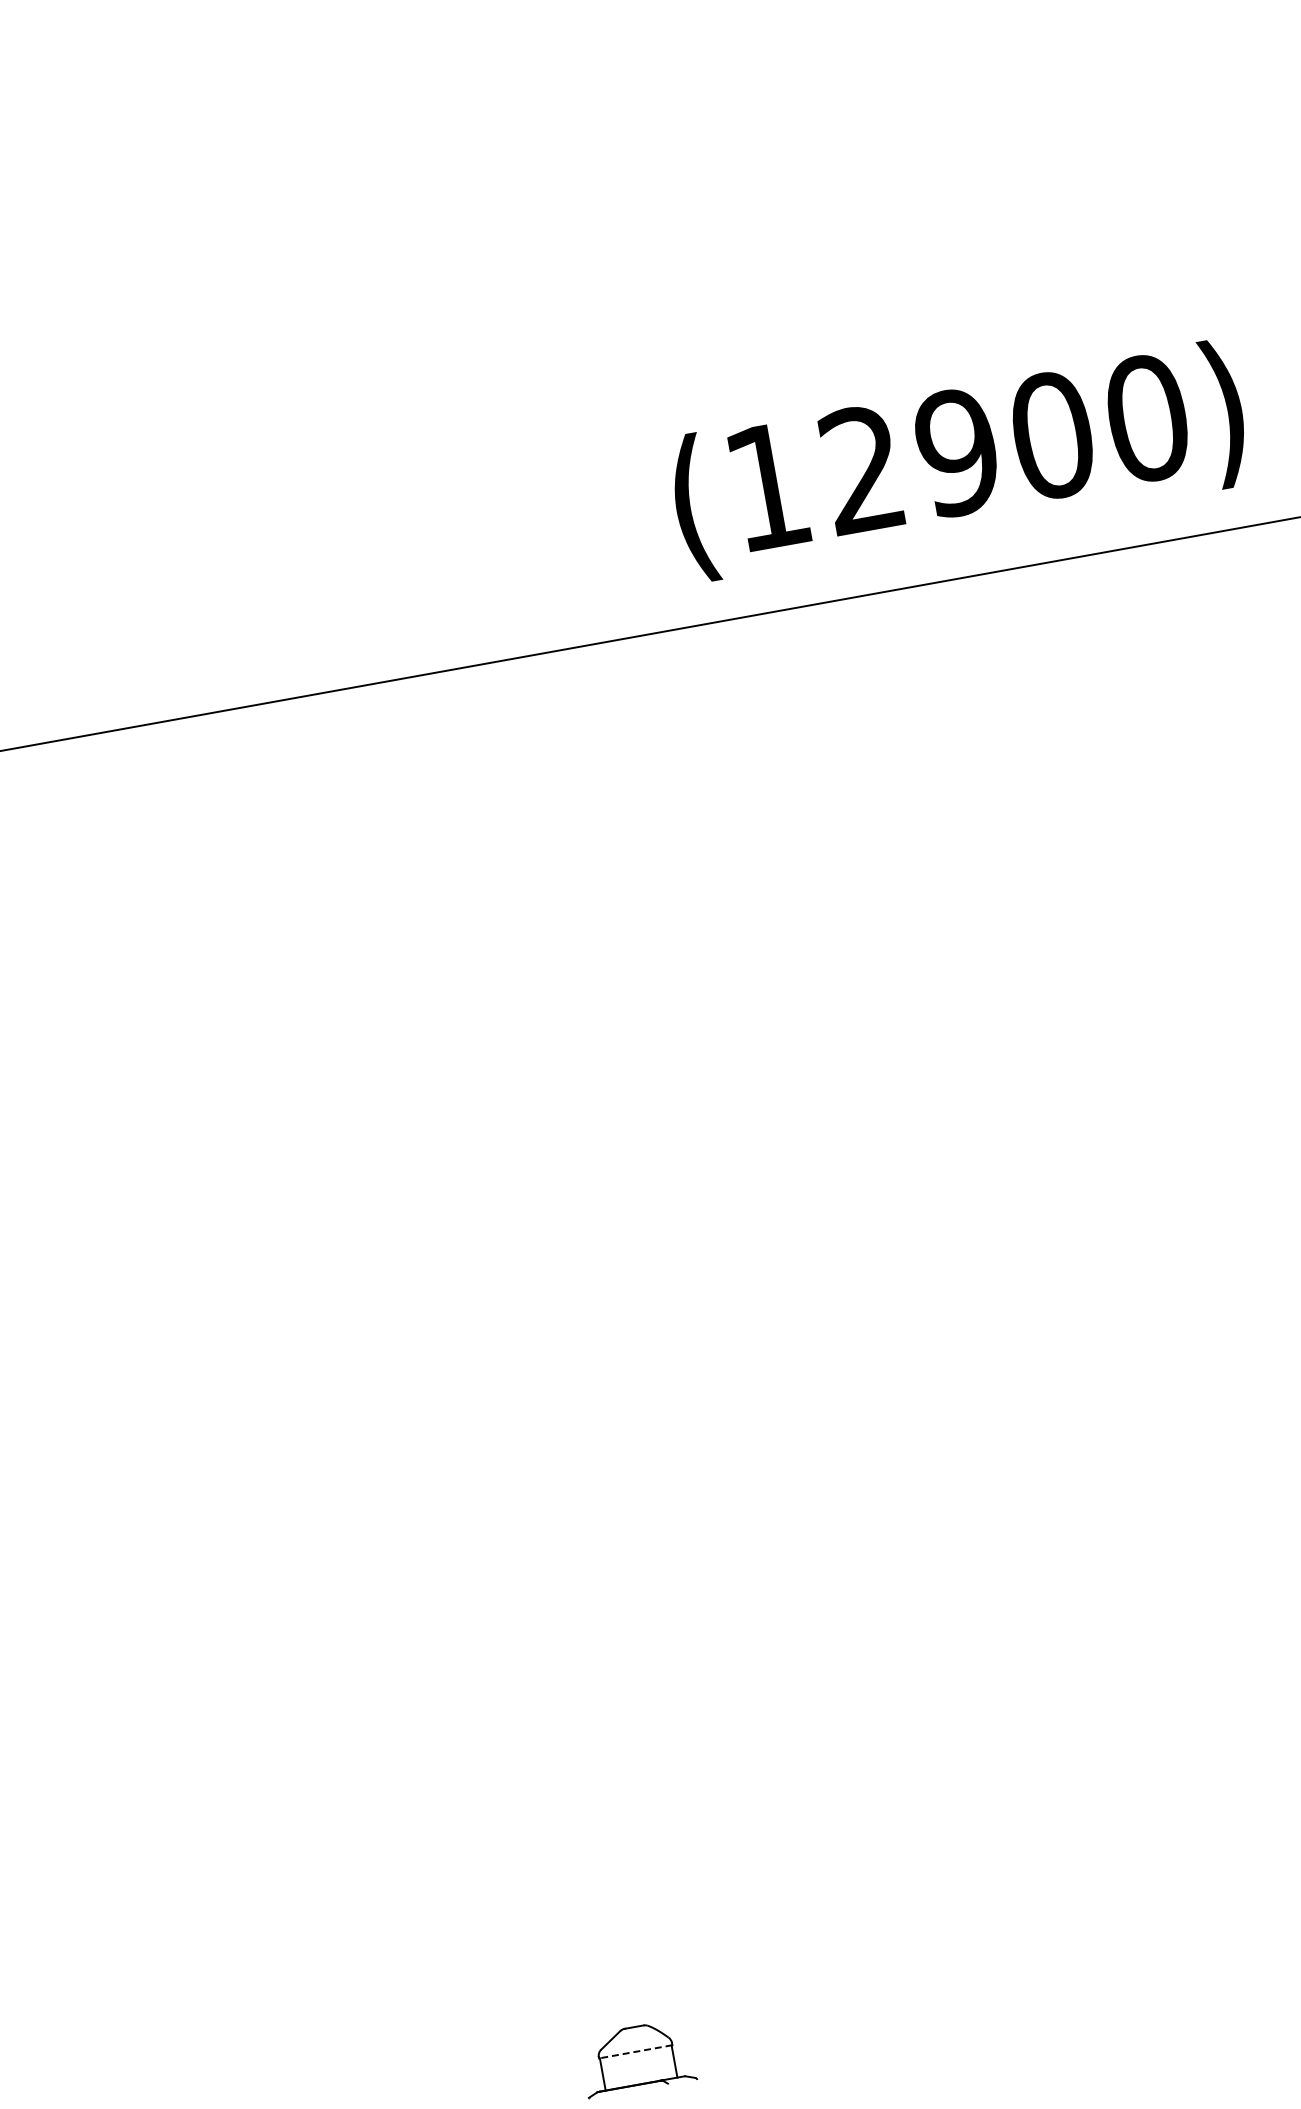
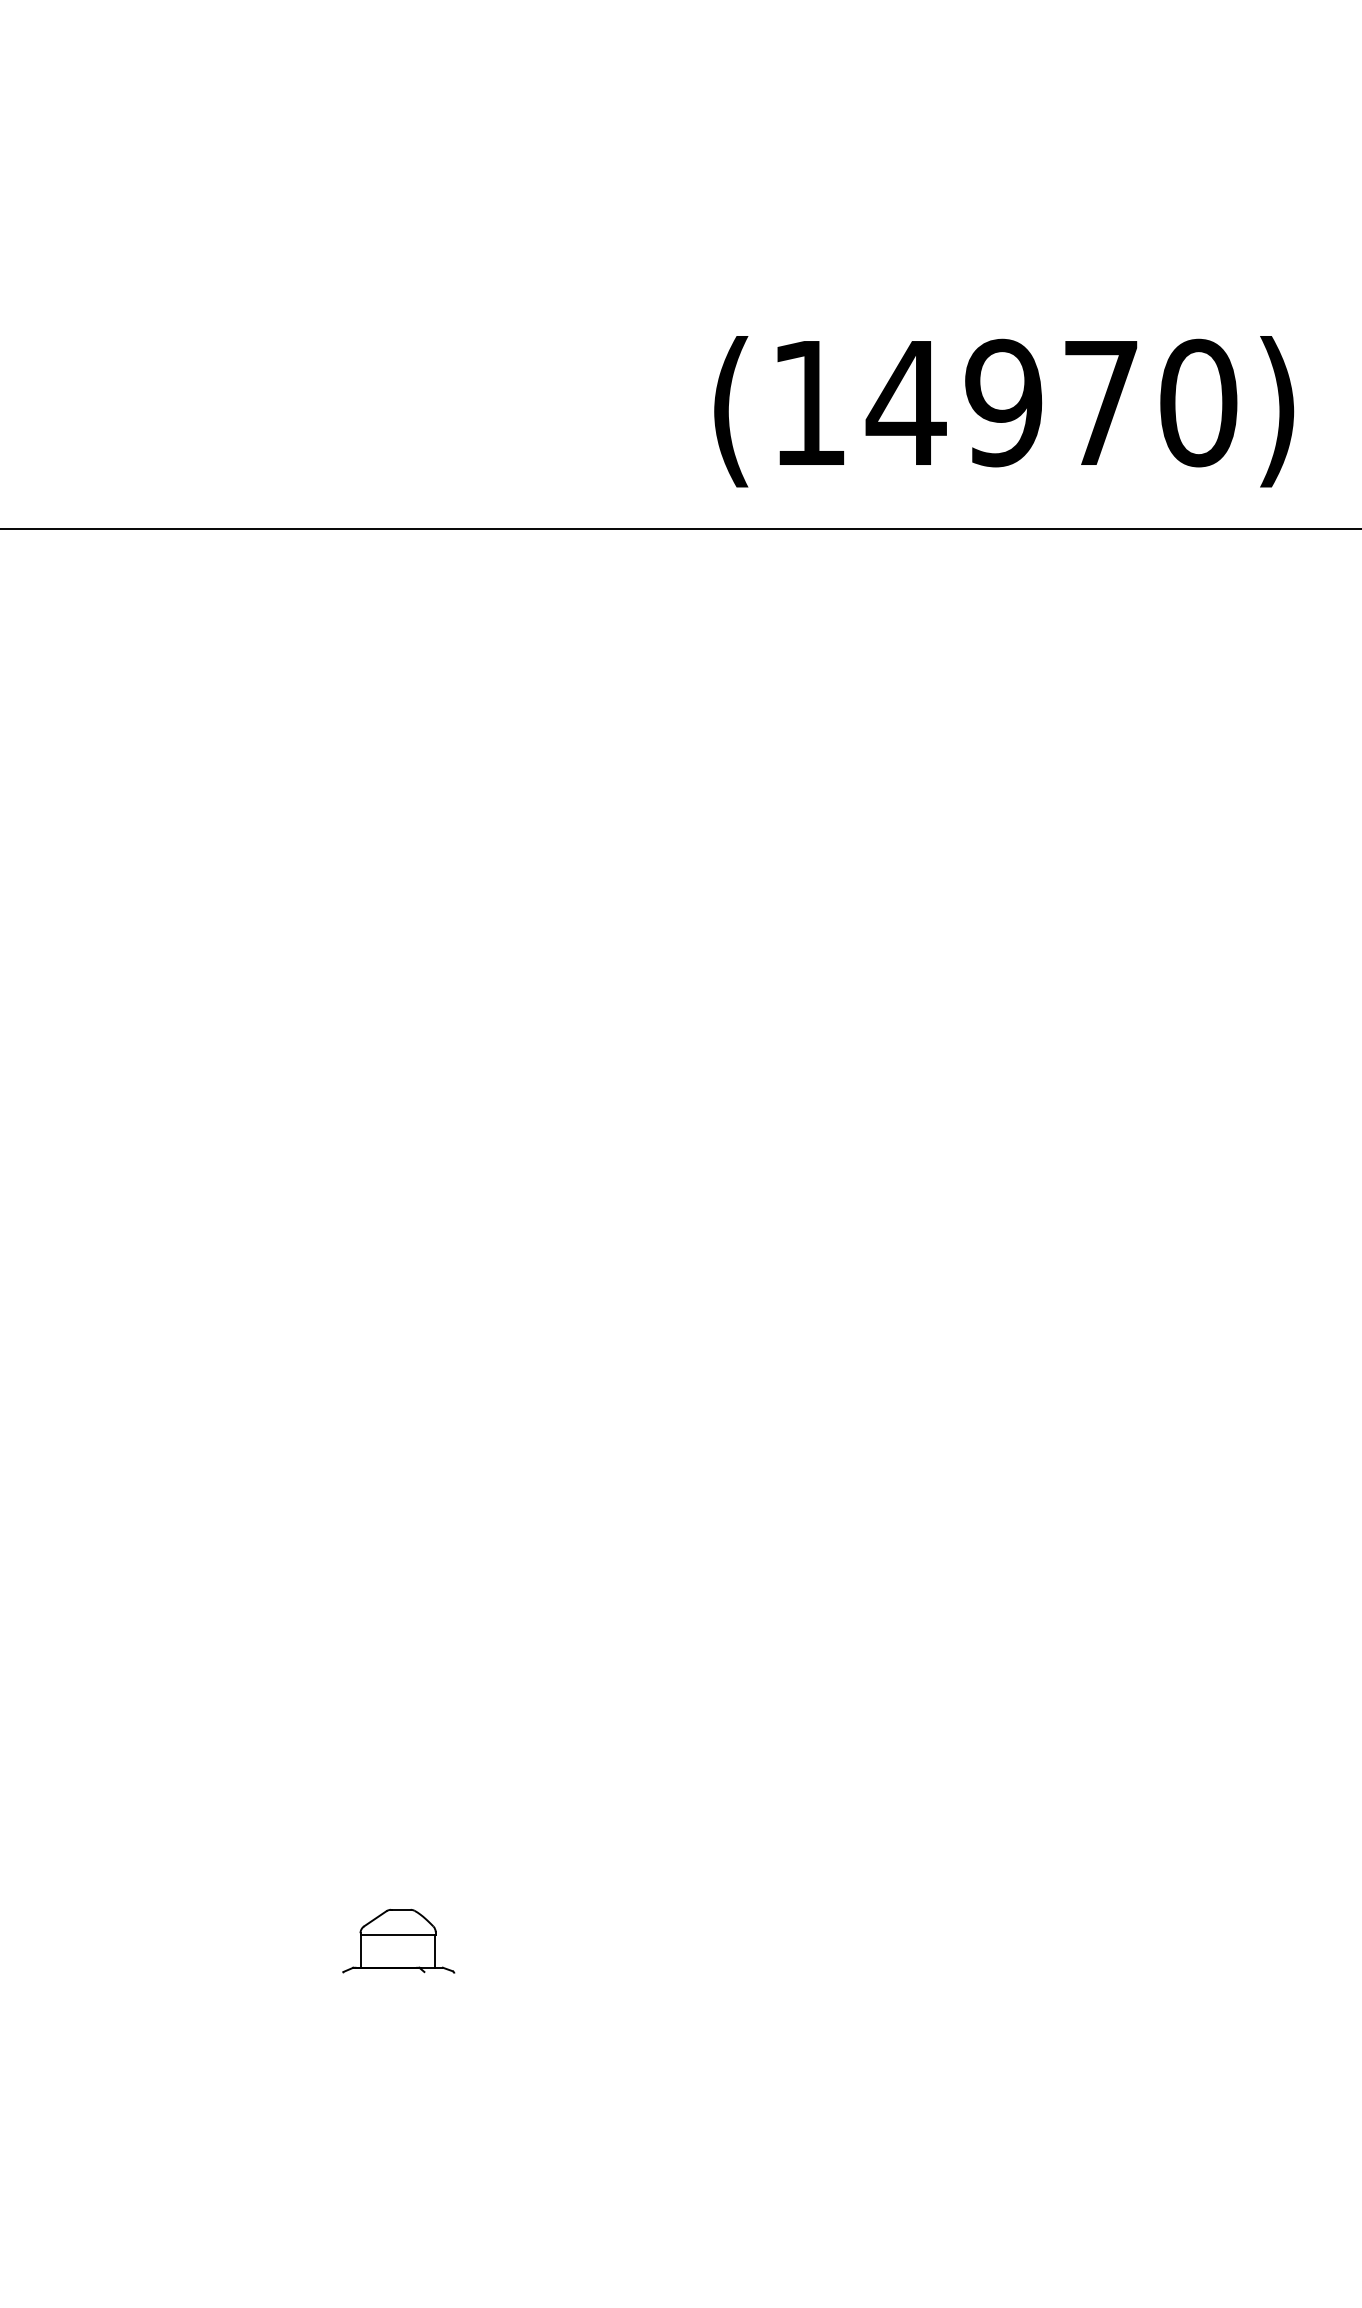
text: (956, 452) -> (1002, 402), (12900) -> (14970)
line: (636, 2051) -> (398, 1934), dashed -> solid

